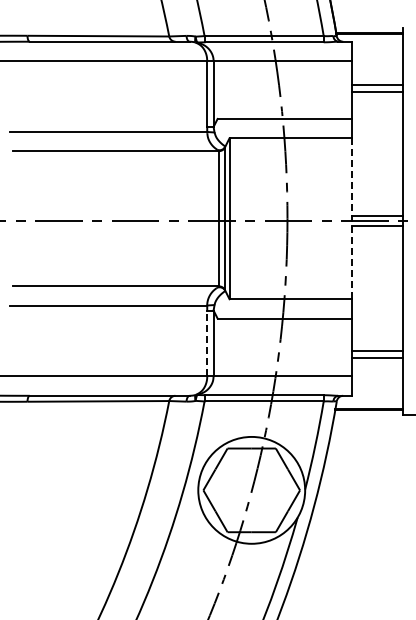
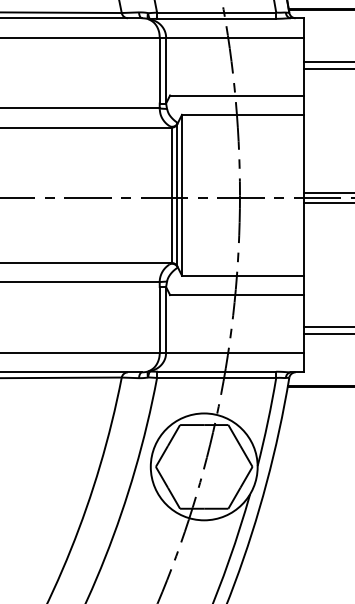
line: (351, 219) -> (304, 196), dashed -> solid
line: (207, 343) -> (160, 320), dashed -> solid

